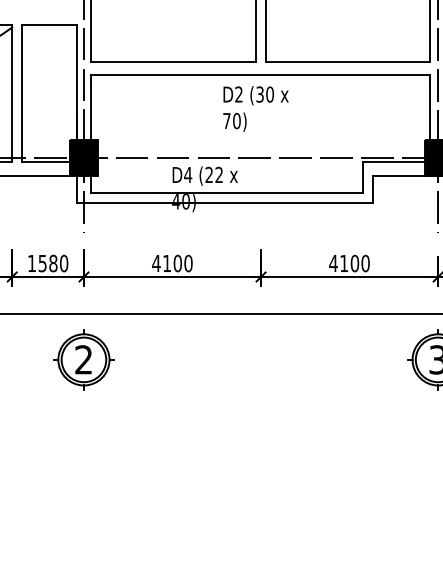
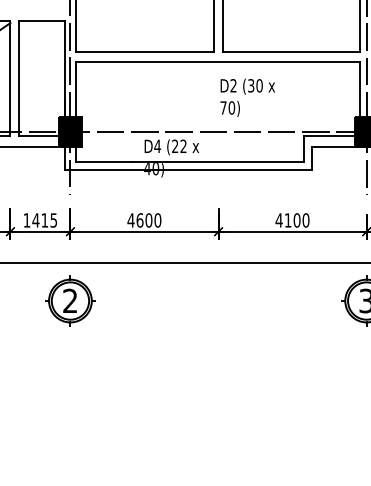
text: (255, 108) -> (247, 97), moved
text: (53, 263) -> (44, 220), 1580 -> 1415
text: (167, 263) -> (140, 220), 4100 -> 4600

